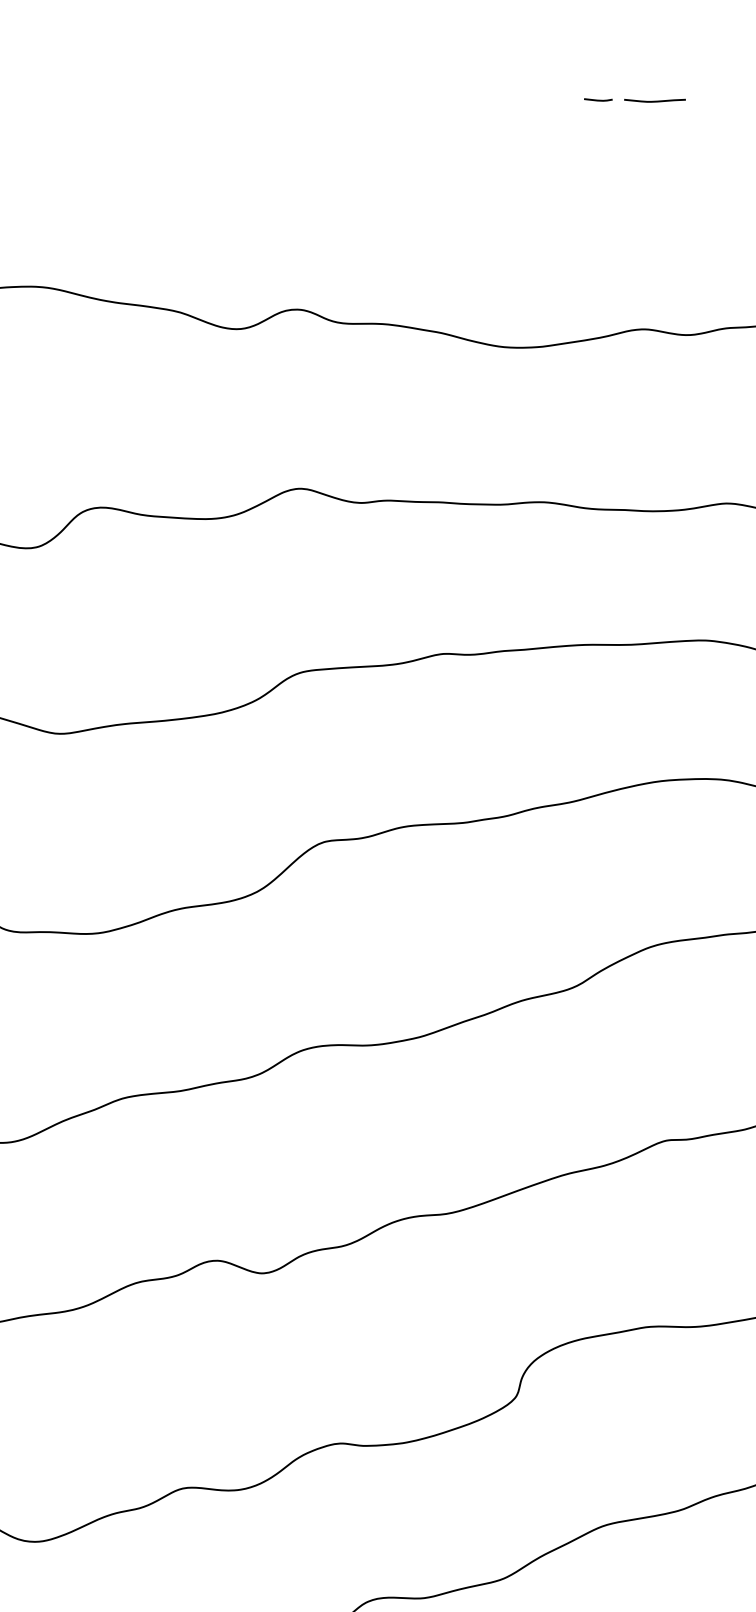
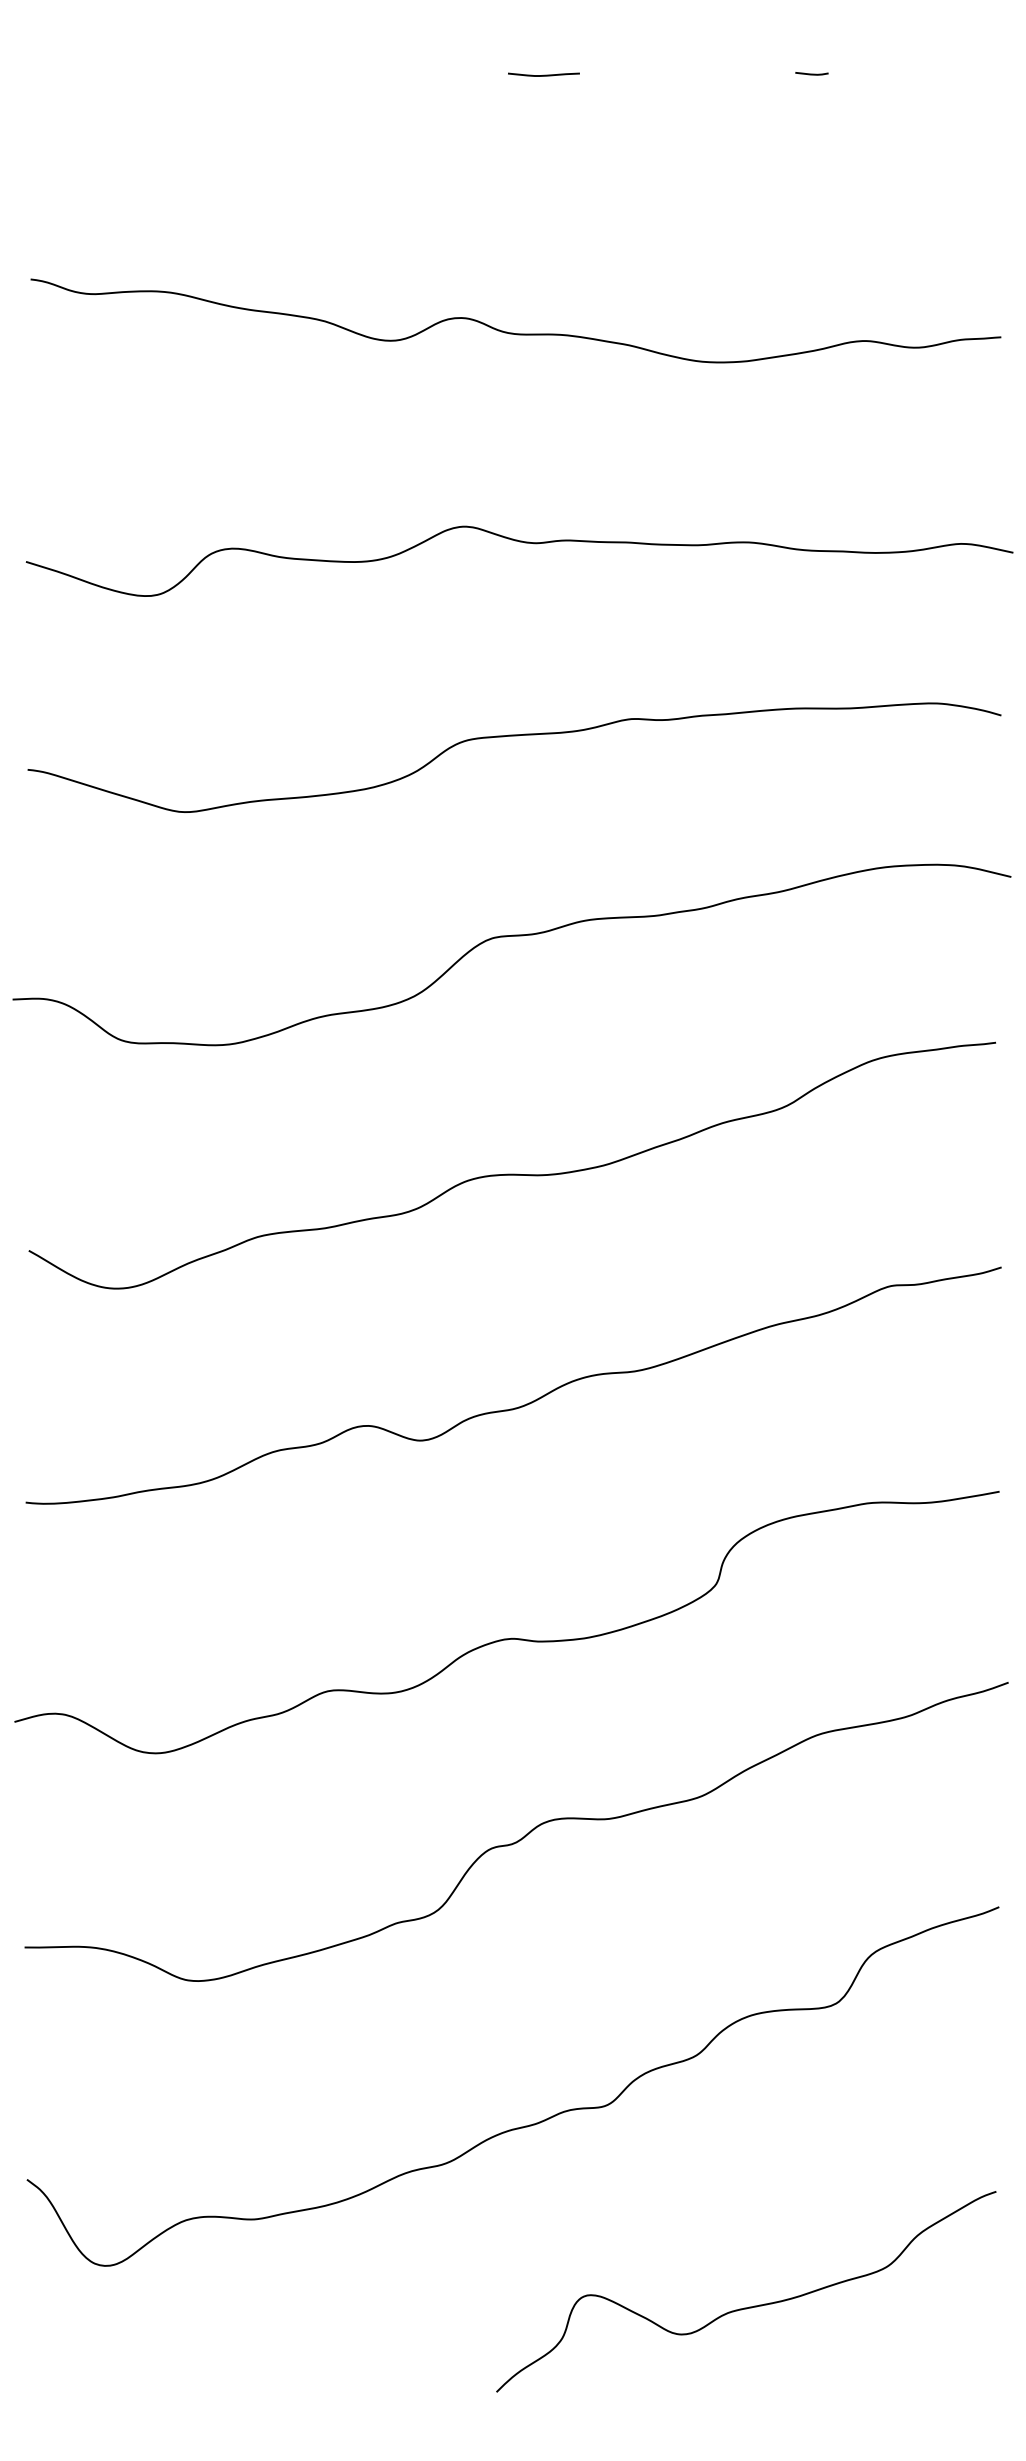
curve: (654, 100) -> (543, 74), moved

